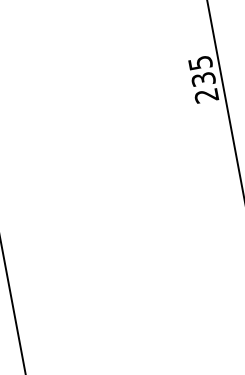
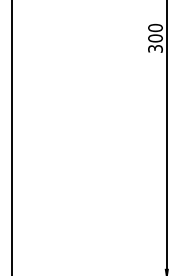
text: (203, 77) -> (155, 37), 235 -> 300

